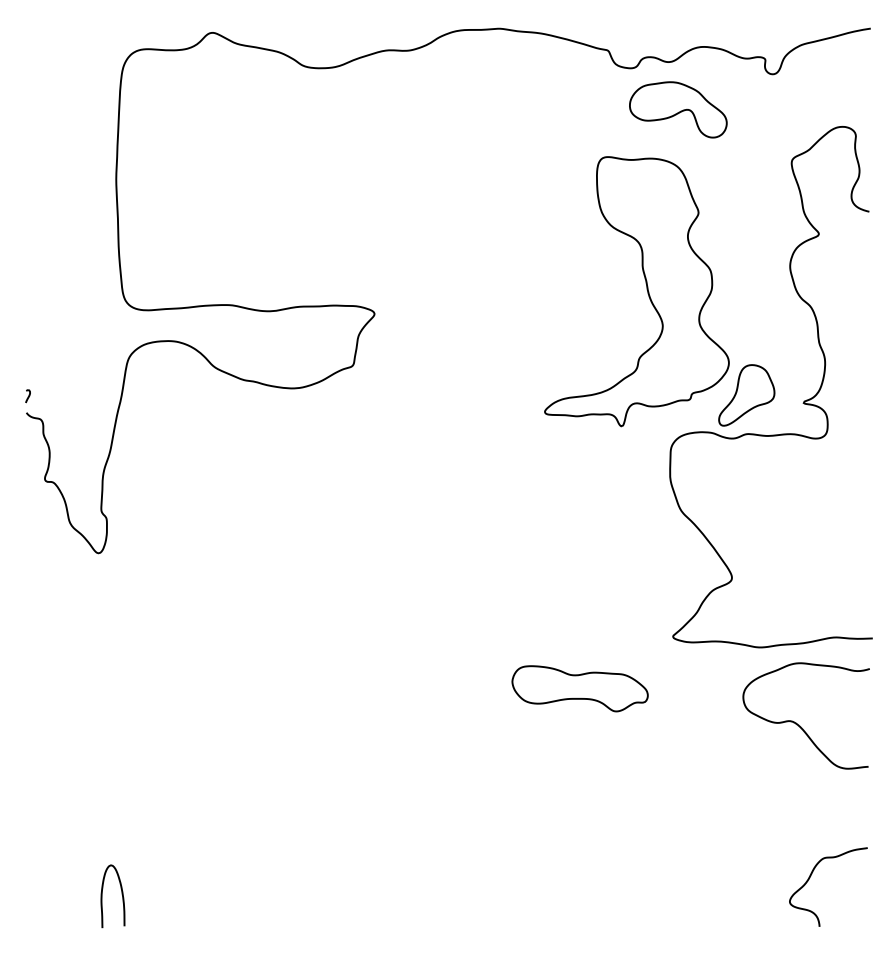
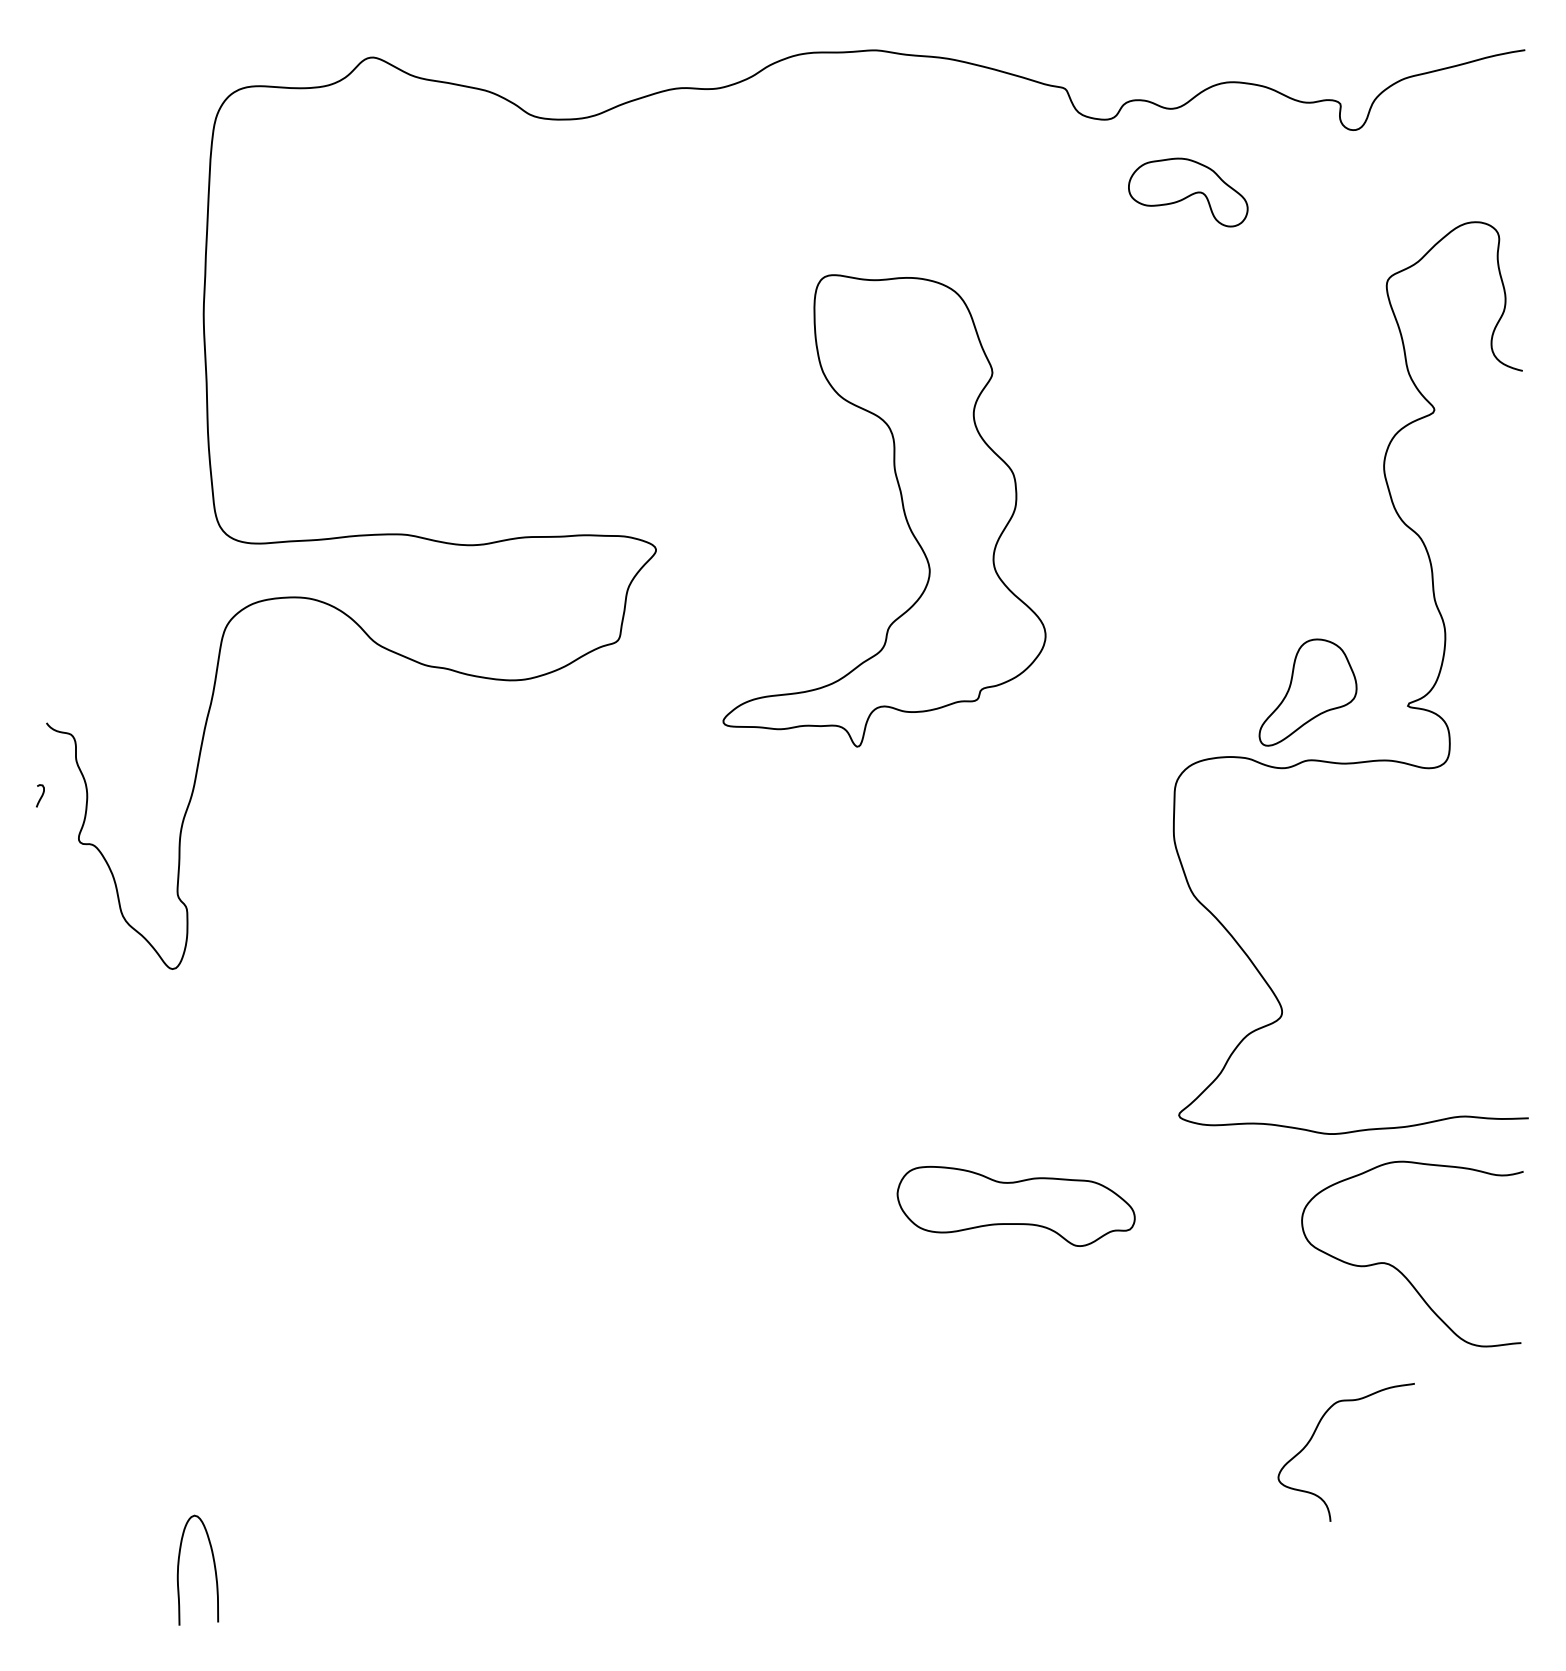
part: (678, 109) -> (1188, 191), size x0.7
part: (646, 289) -> (901, 507), moved
curve: (27, 396) -> (39, 796), moved
curve: (811, 876) -> (1316, 1433), moved

